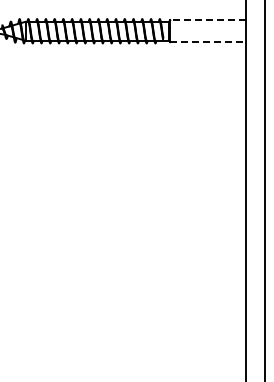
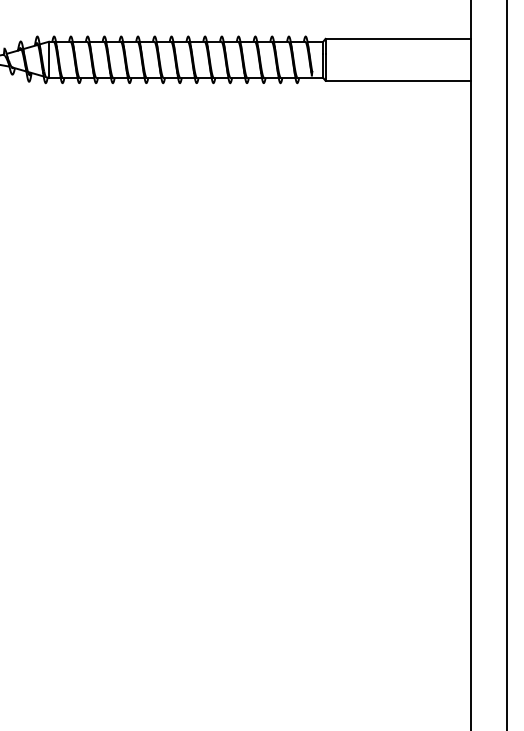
line: (207, 20) -> (396, 39), dashed -> solid
line: (208, 42) -> (398, 81), dashed -> solid

